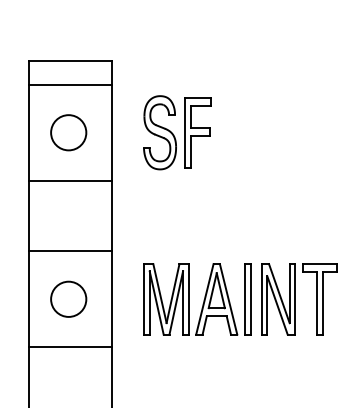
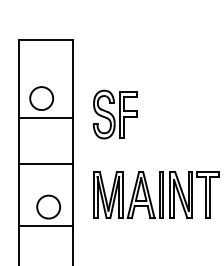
line: (69, 85) -> (45, 55), removed
circle: (68, 132) -> (41, 98), moved
part: (175, 132) -> (114, 114), moved
circle: (68, 298) -> (48, 206), moved

